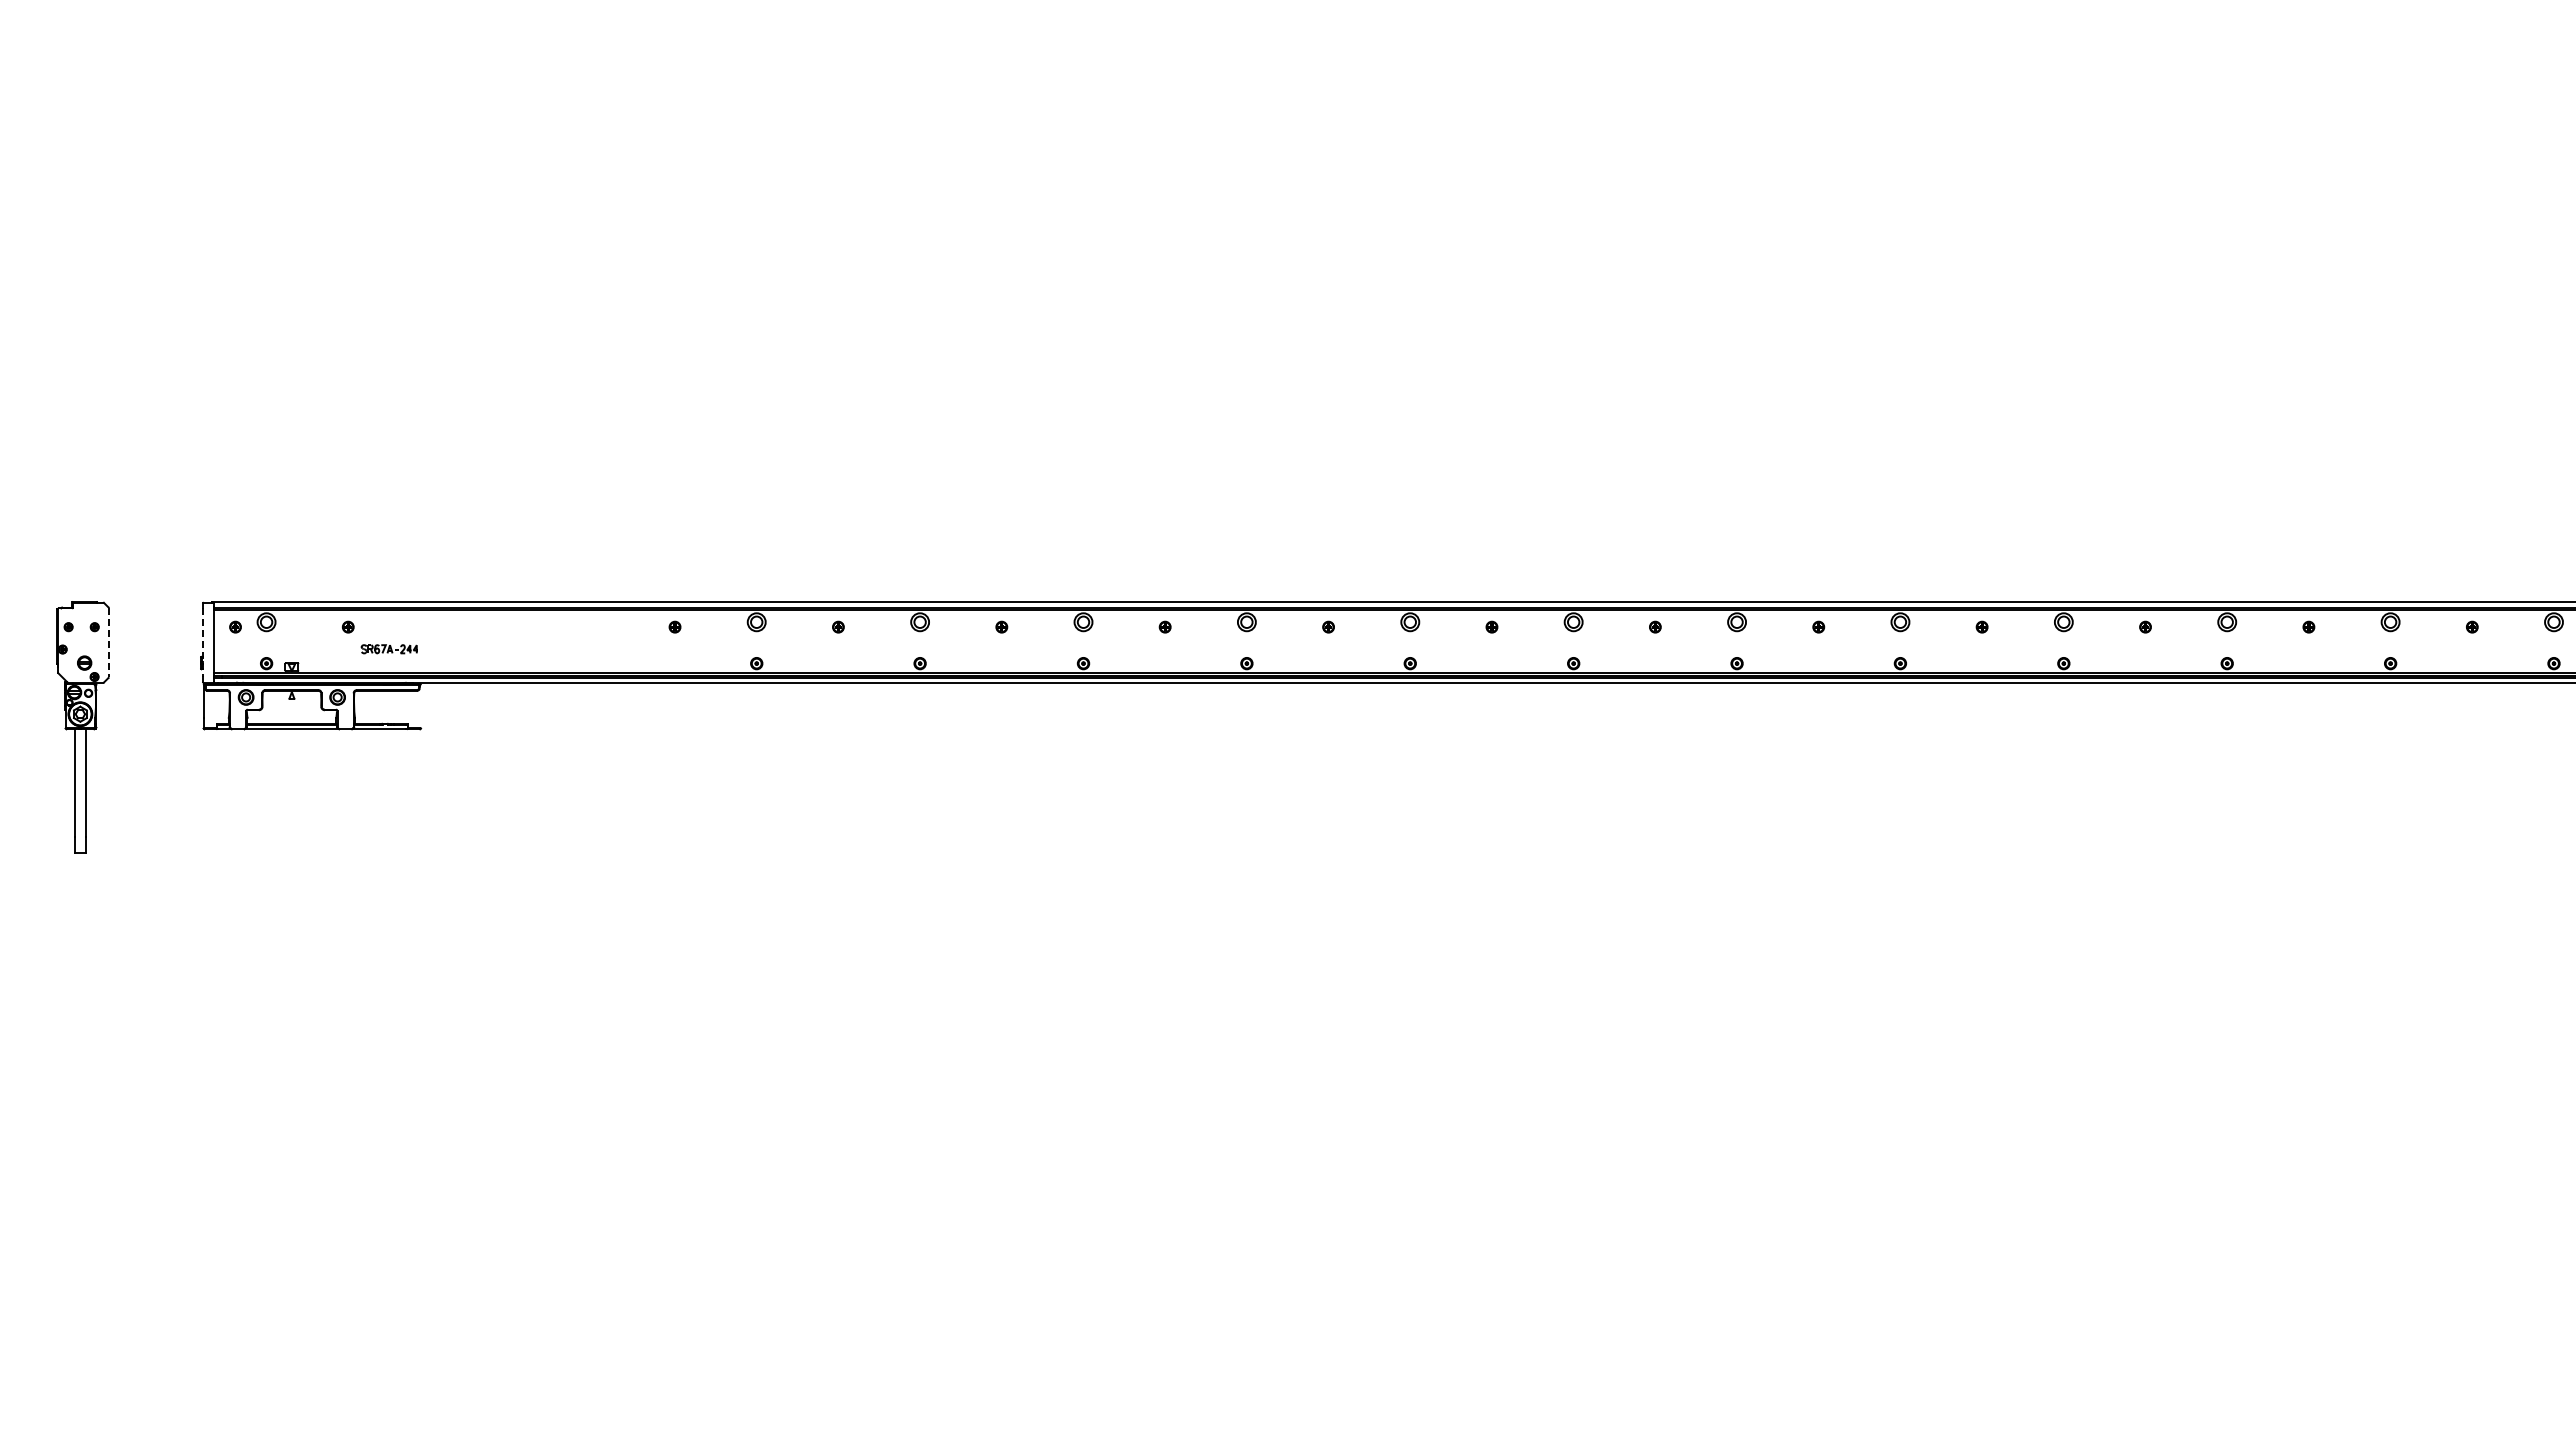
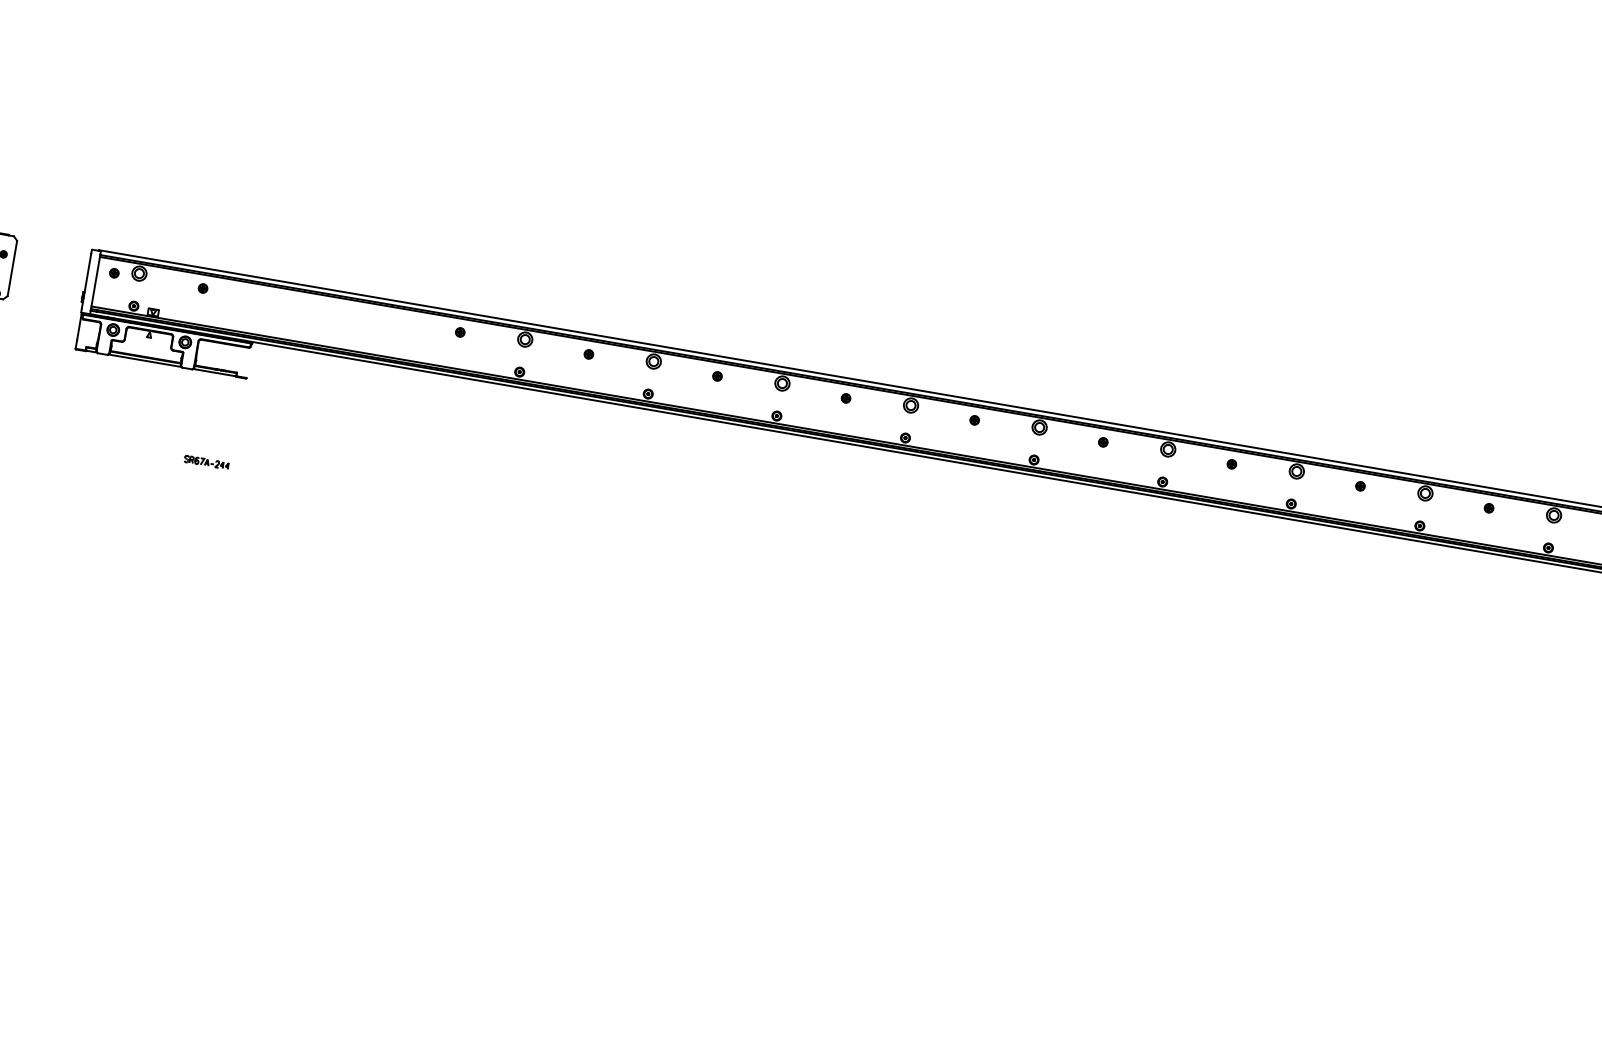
line: (108, 642) -> (12, 268), dashed -> solid
line: (202, 642) -> (86, 280), dashed -> solid
part: (388, 649) -> (205, 462), moved

